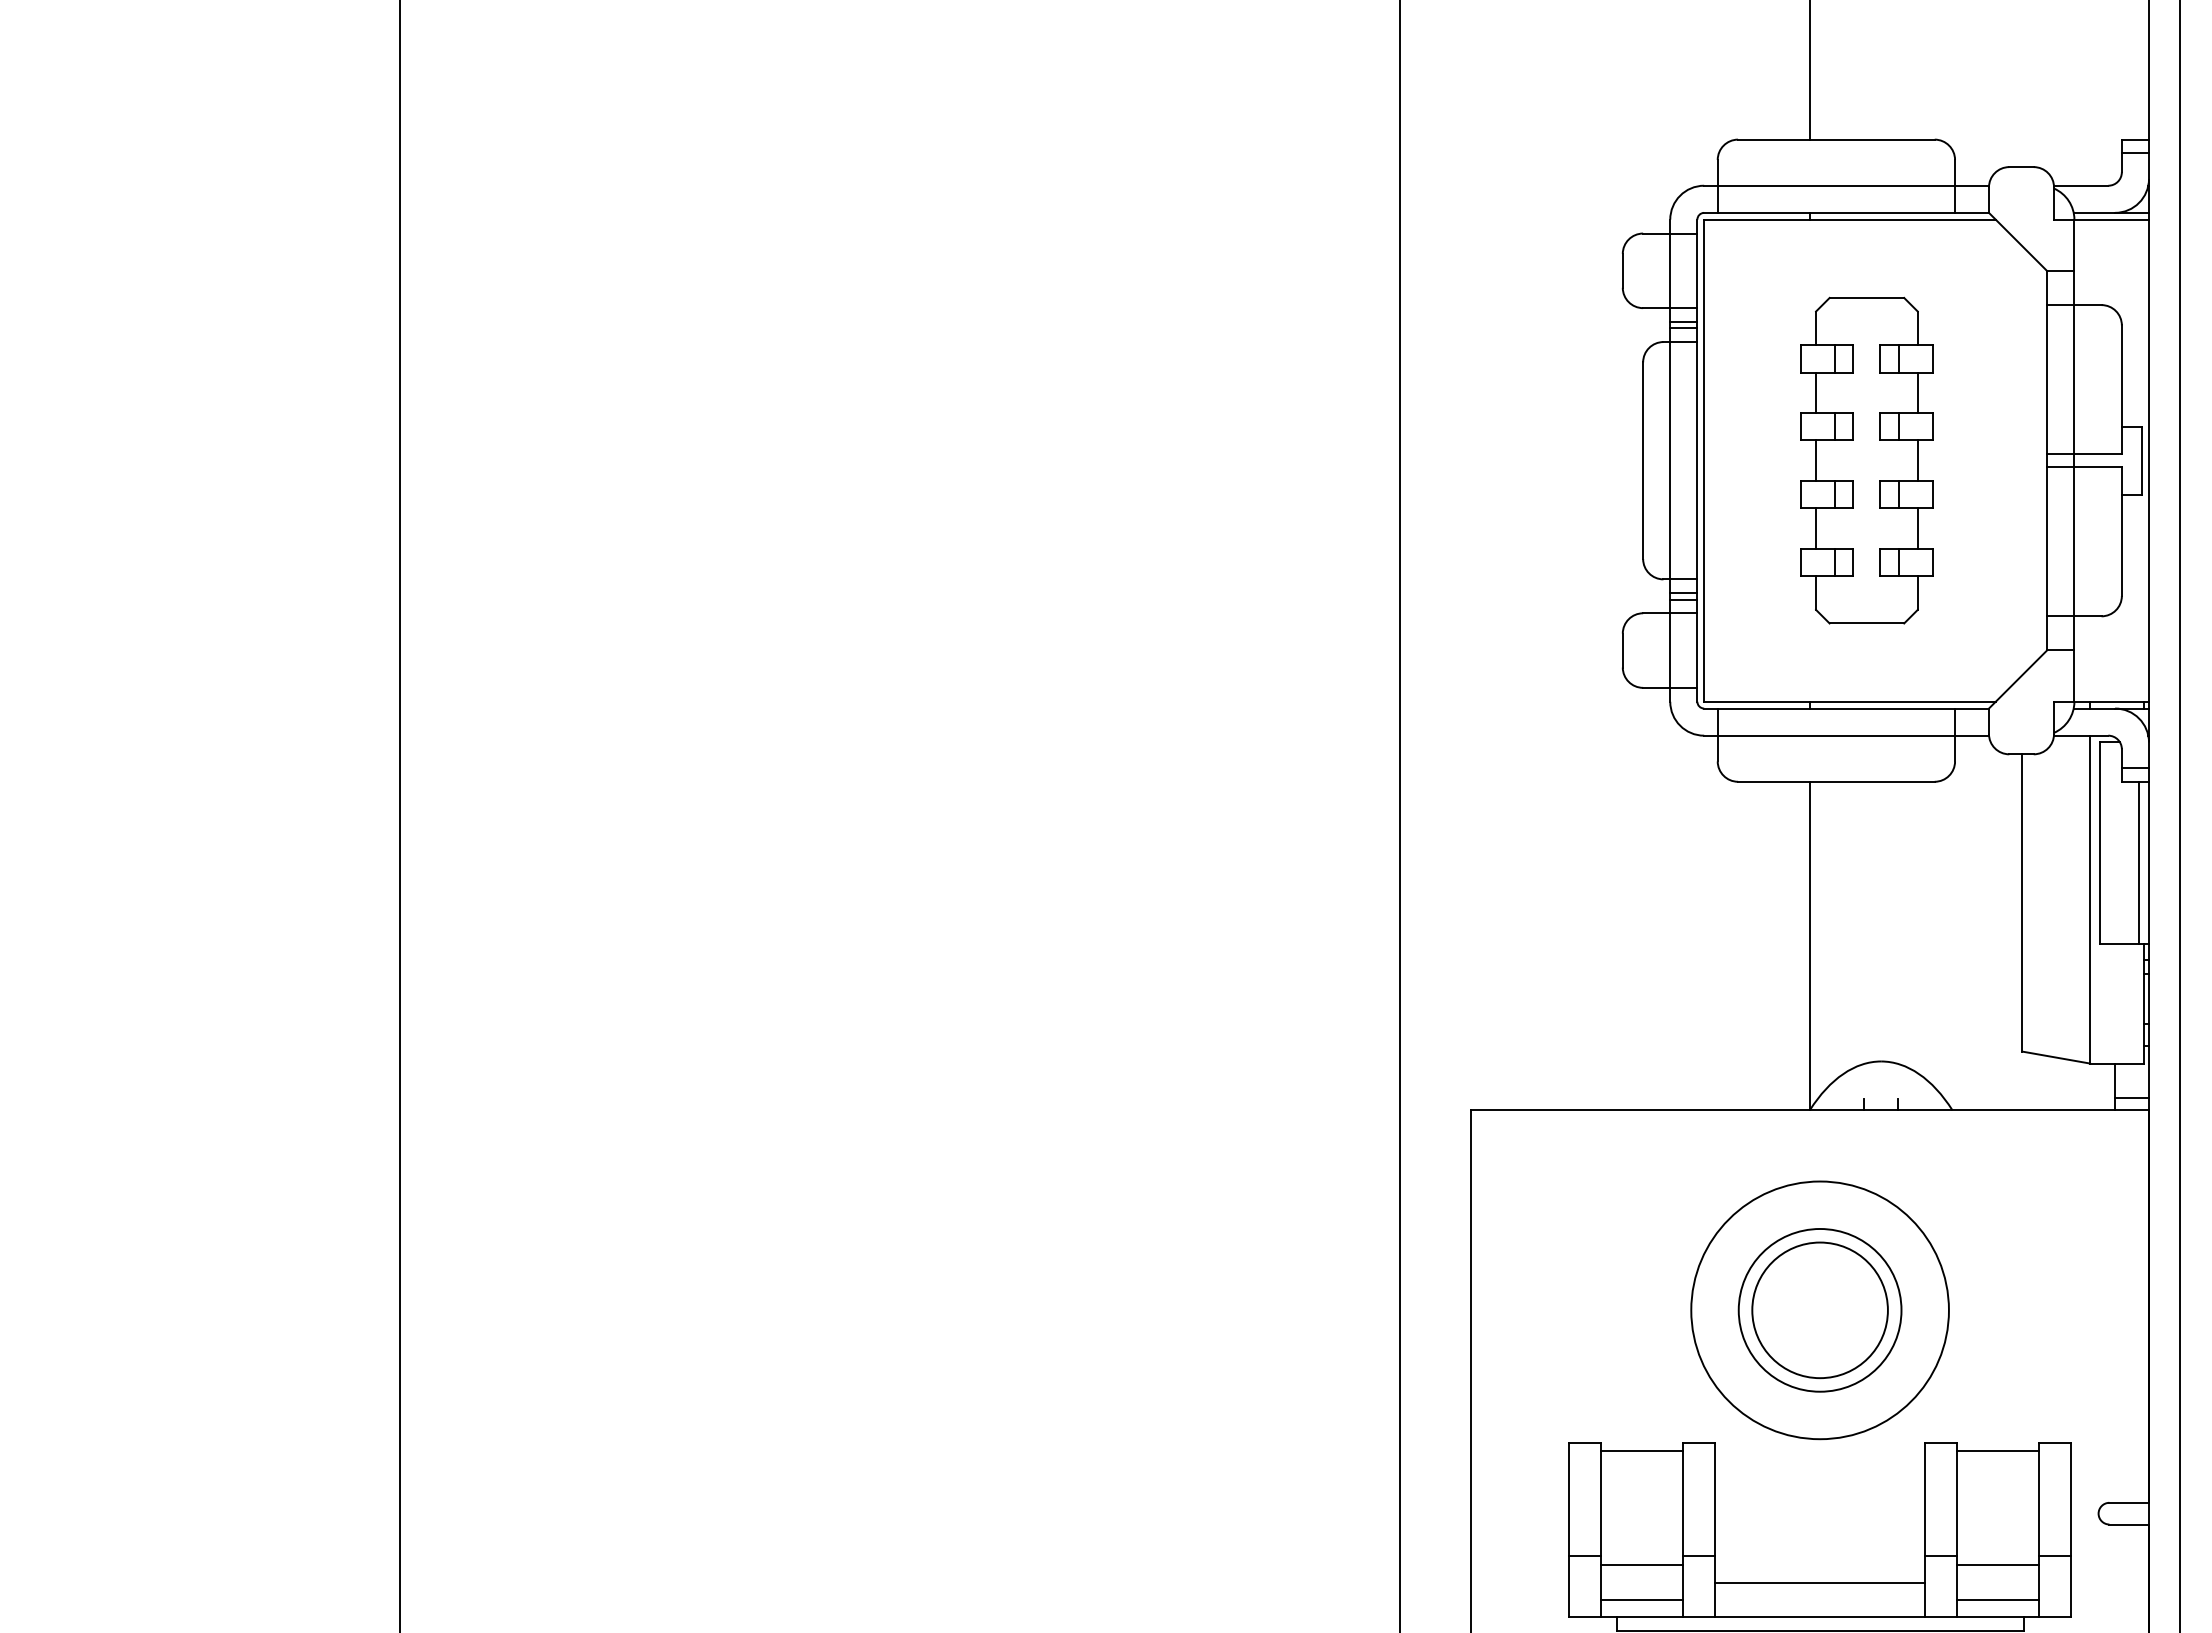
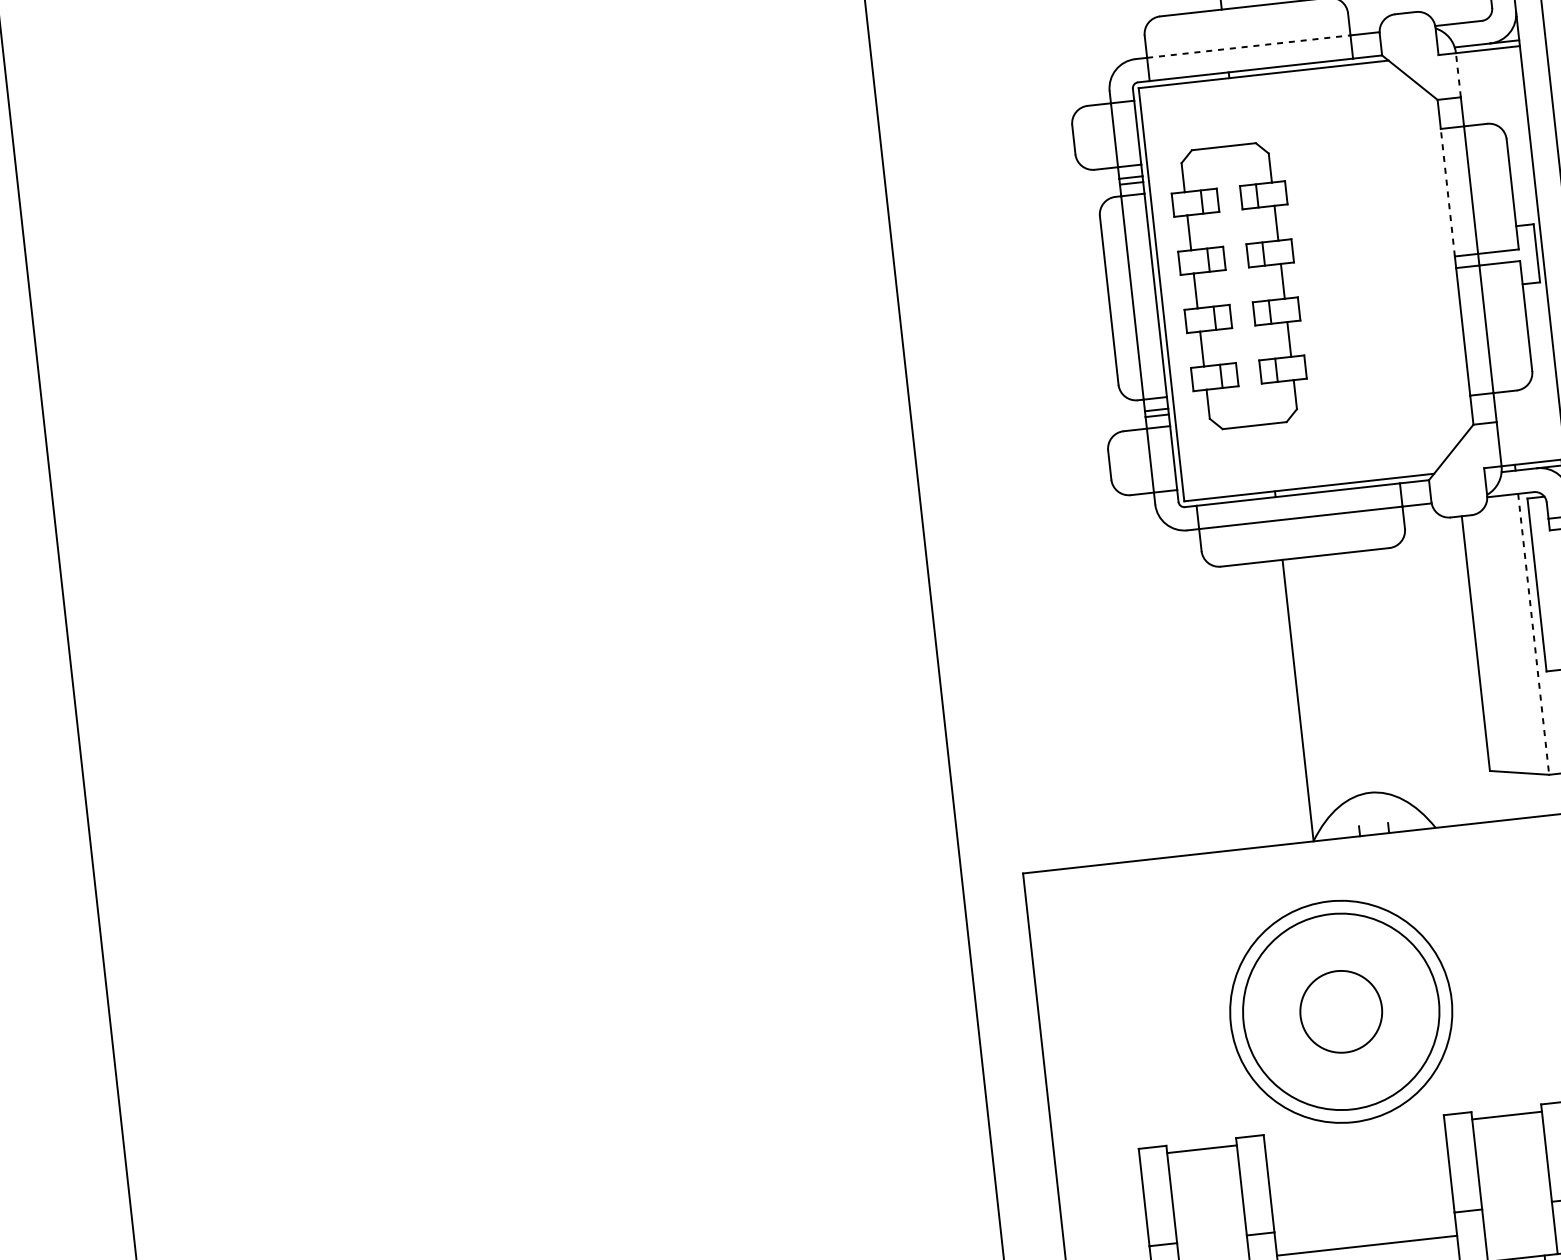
line: (1836, 185) -> (1248, 46), solid -> dashed
line: (2074, 245) -> (1458, 75), solid -> dashed
line: (2047, 379) -> (1448, 192), solid -> dashed
part: (1866, 460) -> (1238, 286), moved
line: (2090, 899) -> (1534, 634), solid -> dashed
circle: (1819, 1309) -> (1340, 1011), size x1.4
circle: (1819, 1310) -> (1340, 1012), size x0.7
line: (1641, 1564) -> (1212, 1246), removed
line: (1997, 1564) -> (1517, 1212), removed
line: (1997, 1600) -> (1520, 1243), removed

